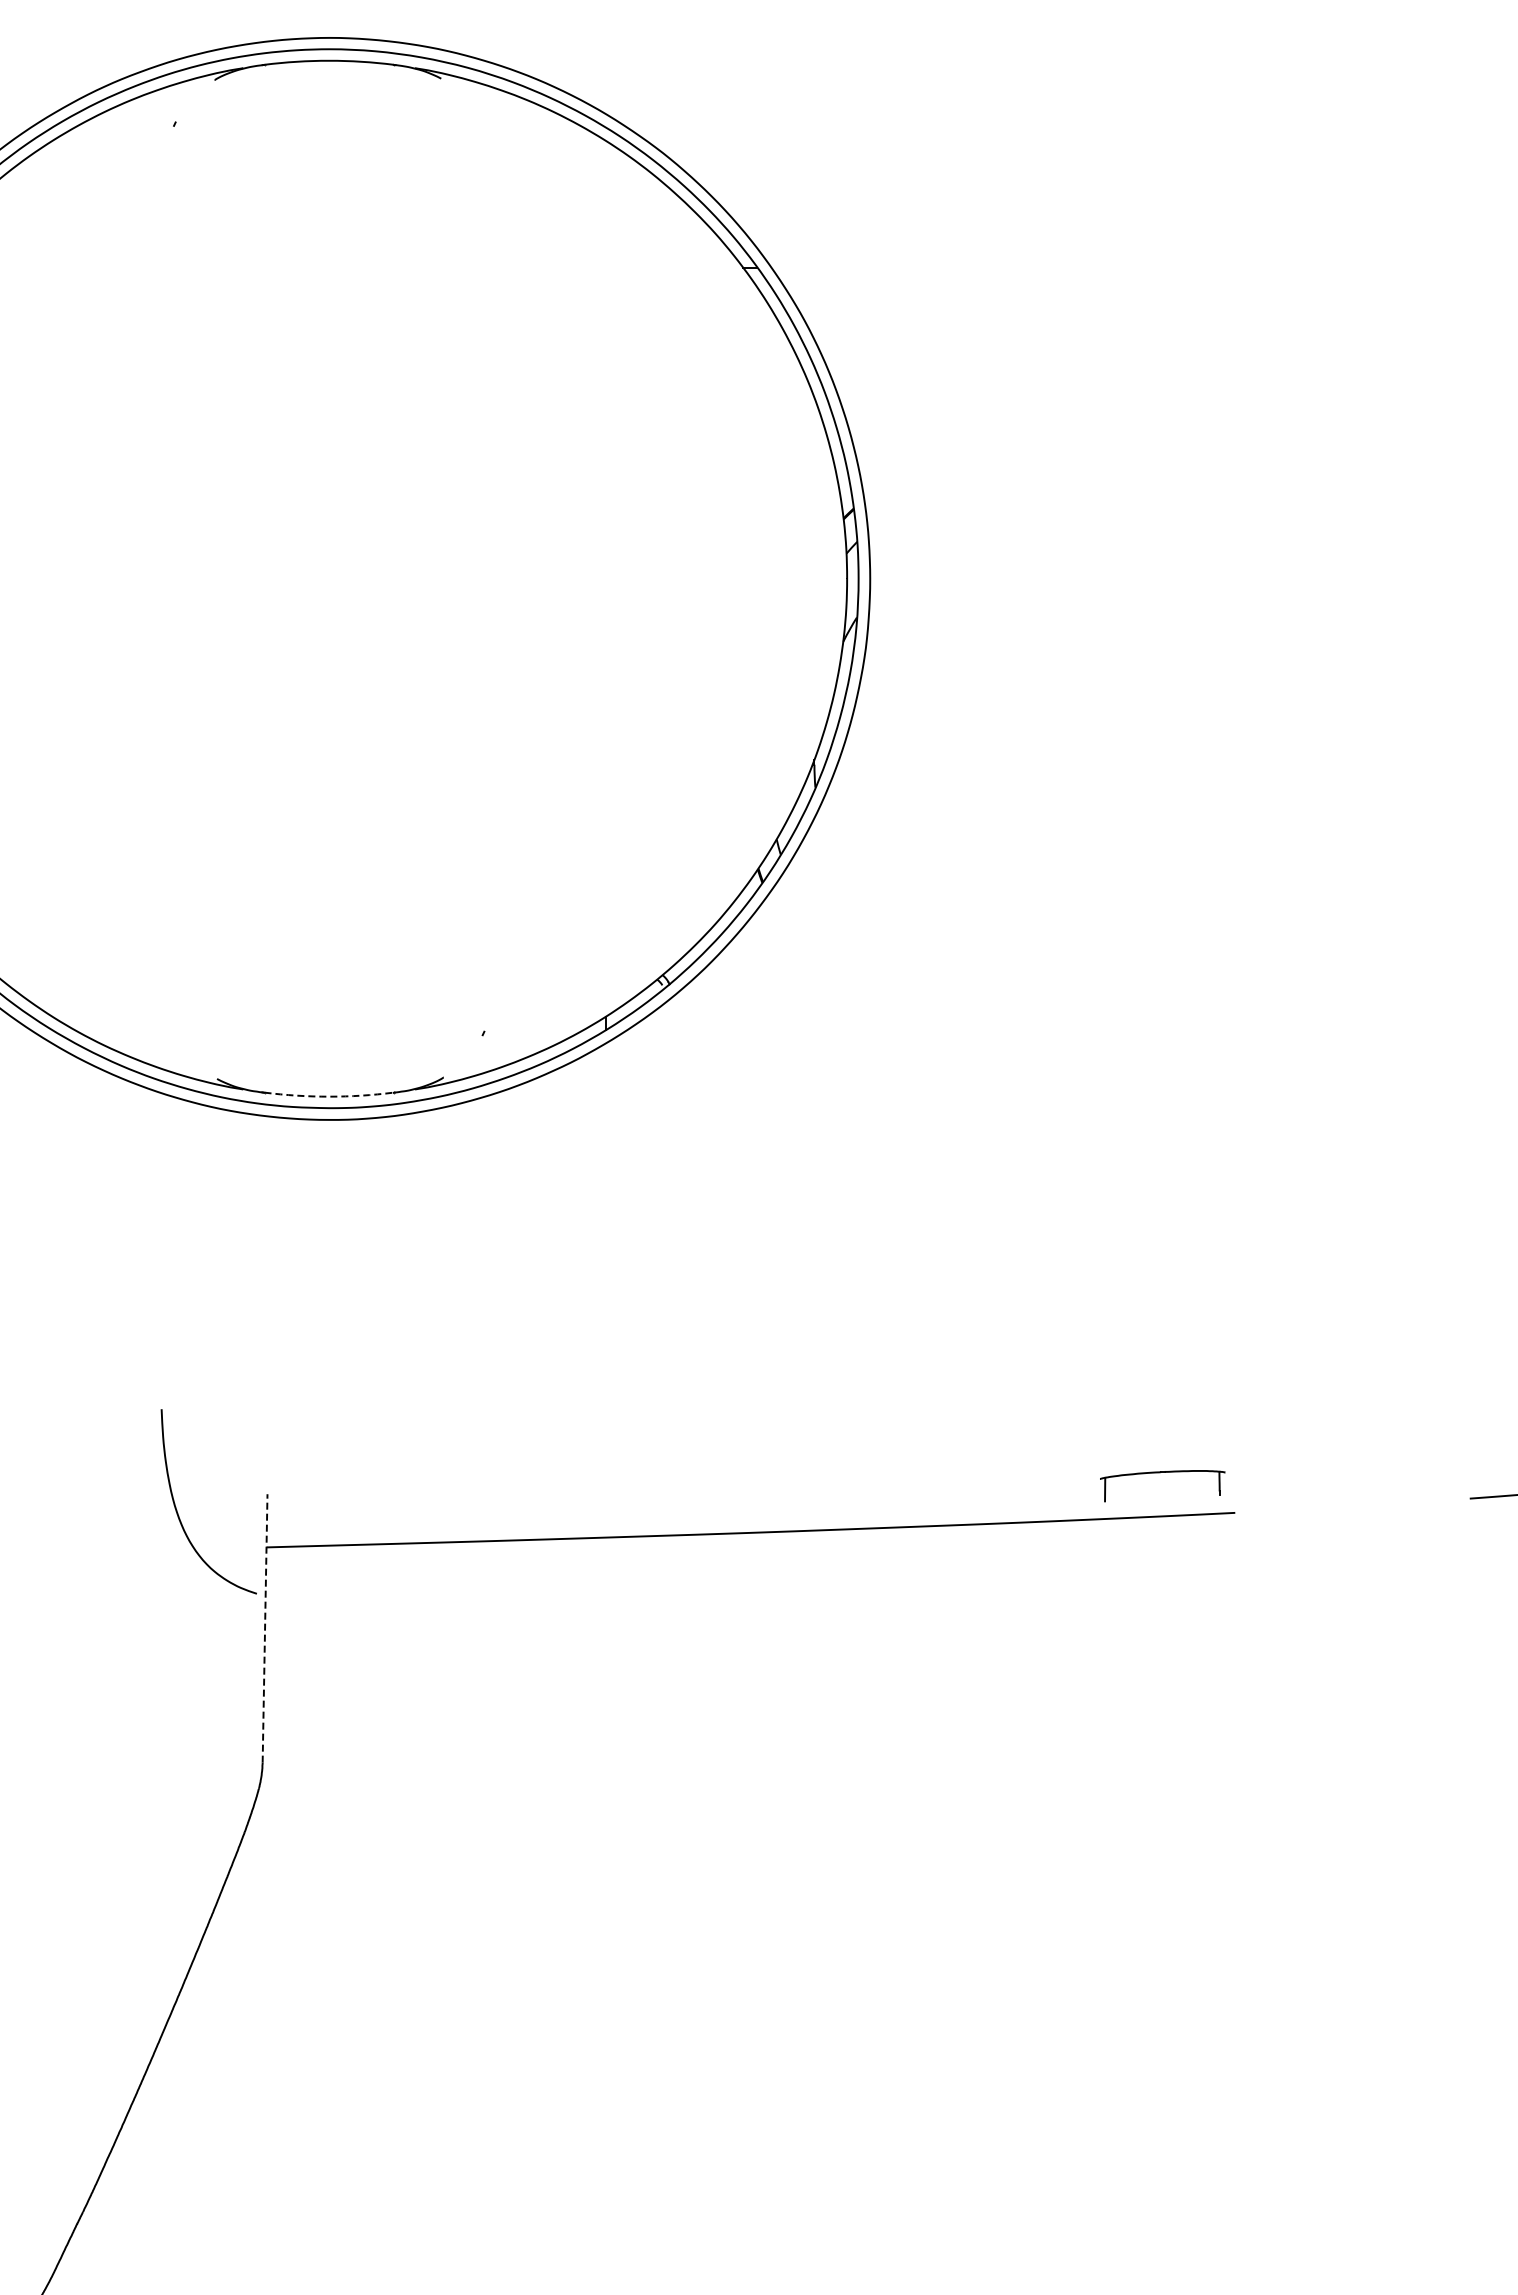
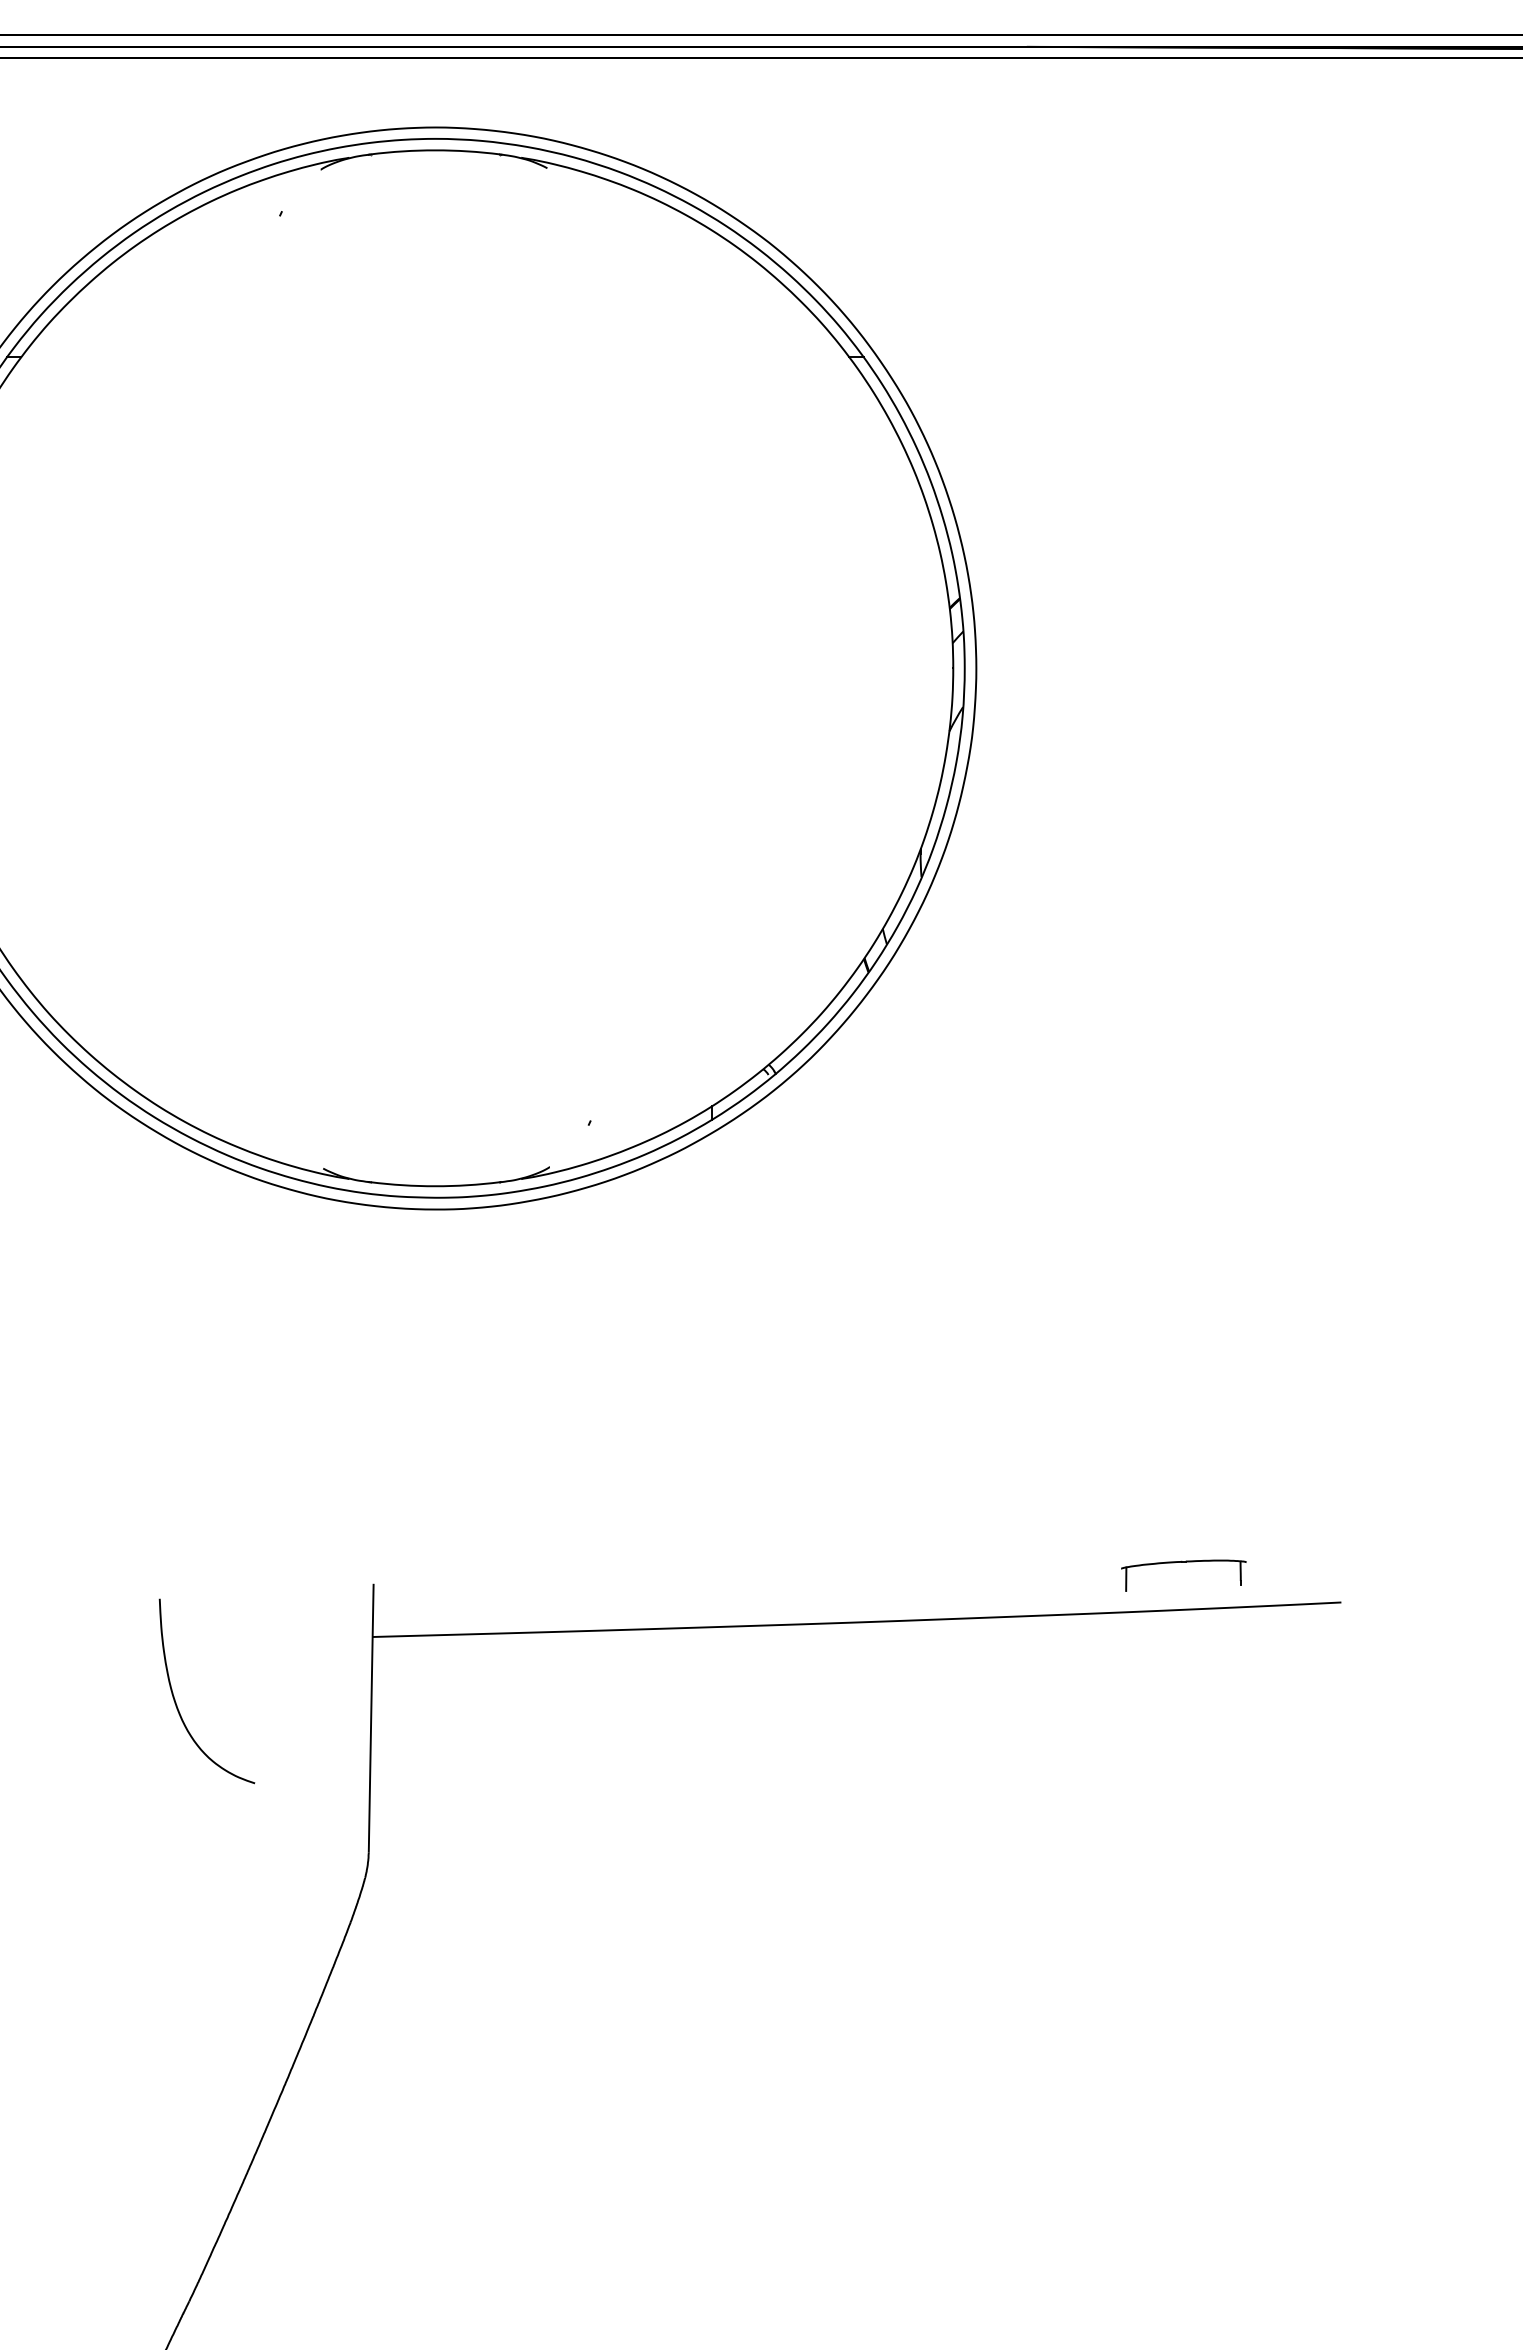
arc: (329, 1096) -> (435, 1186), dashed -> solid
part: (1162, 1472) -> (1183, 1562), moved
curve: (178, 1512) -> (176, 1702), moved
line: (265, 1626) -> (371, 1716), dashed -> solid

